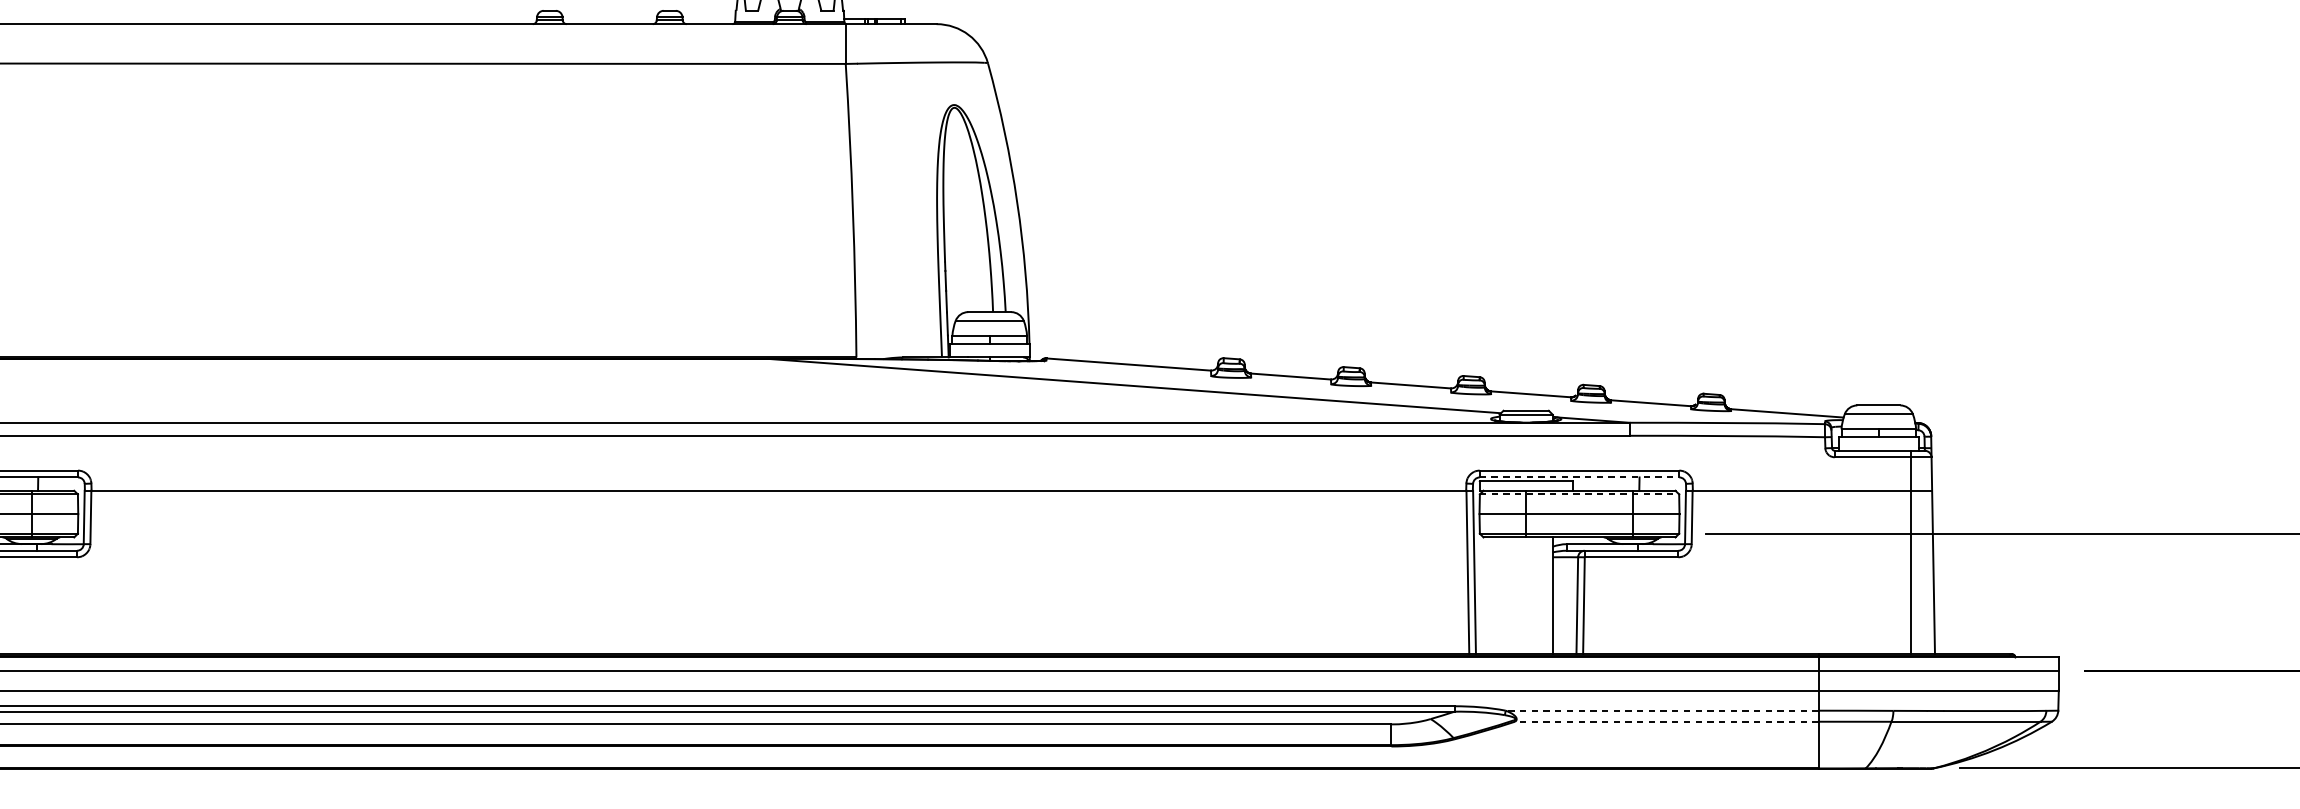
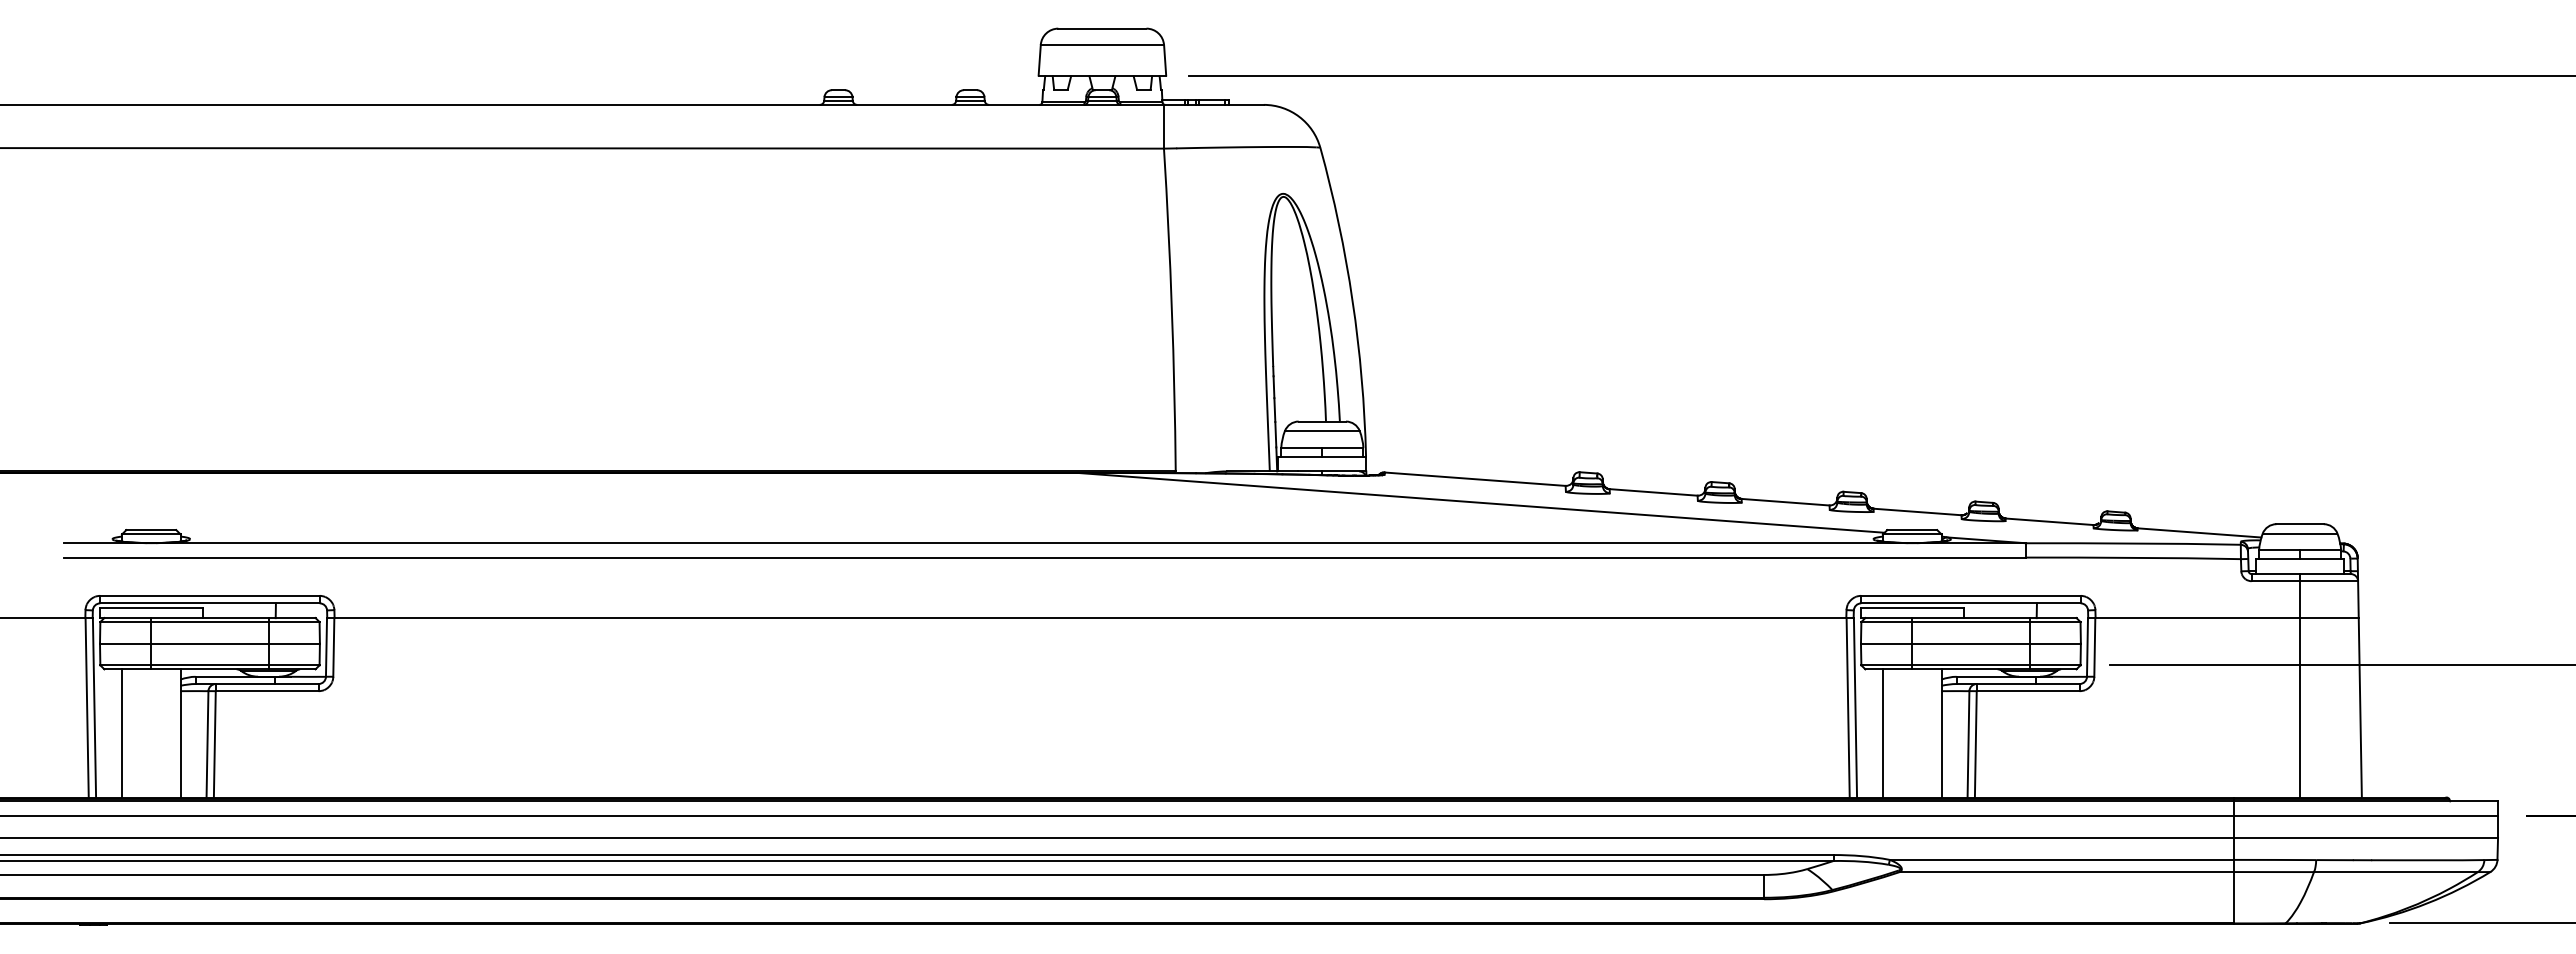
line: (1579, 477) -> (1970, 603), dashed -> solid
line: (1579, 494) -> (1970, 622), dashed -> solid
line: (1911, 552) -> (2300, 685), moved
line: (1499, 595) -> (1882, 733), added
line: (1661, 710) -> (2061, 859), dashed -> solid
line: (1666, 722) -> (2066, 872), dashed -> solid

